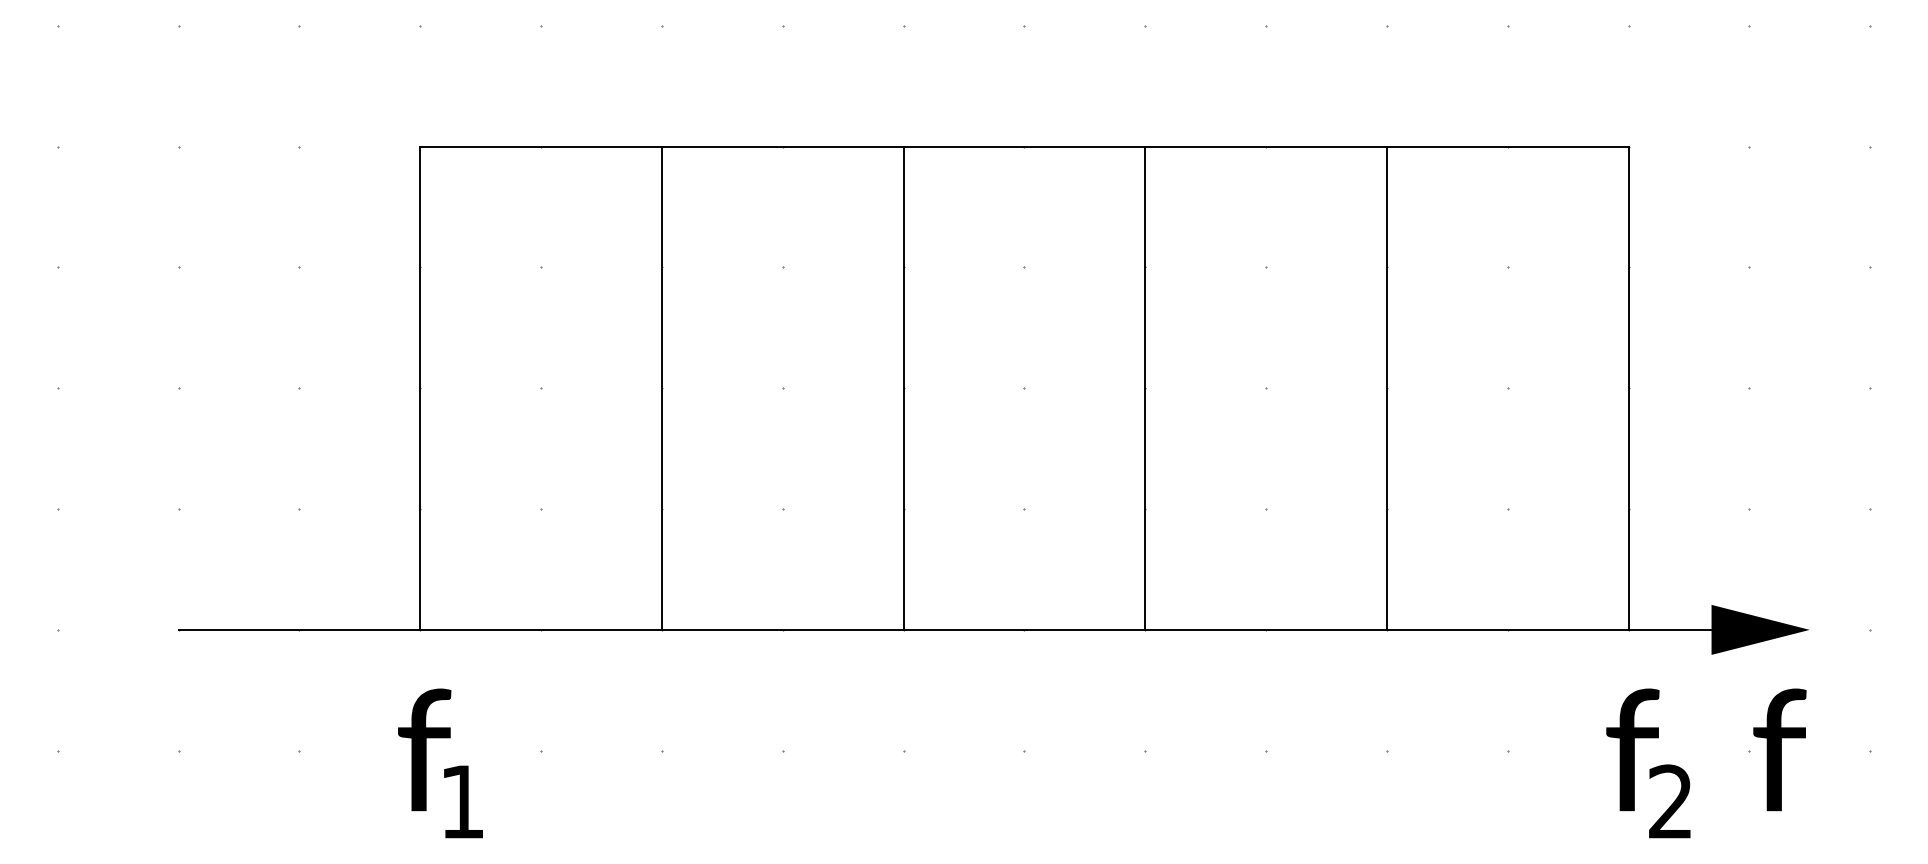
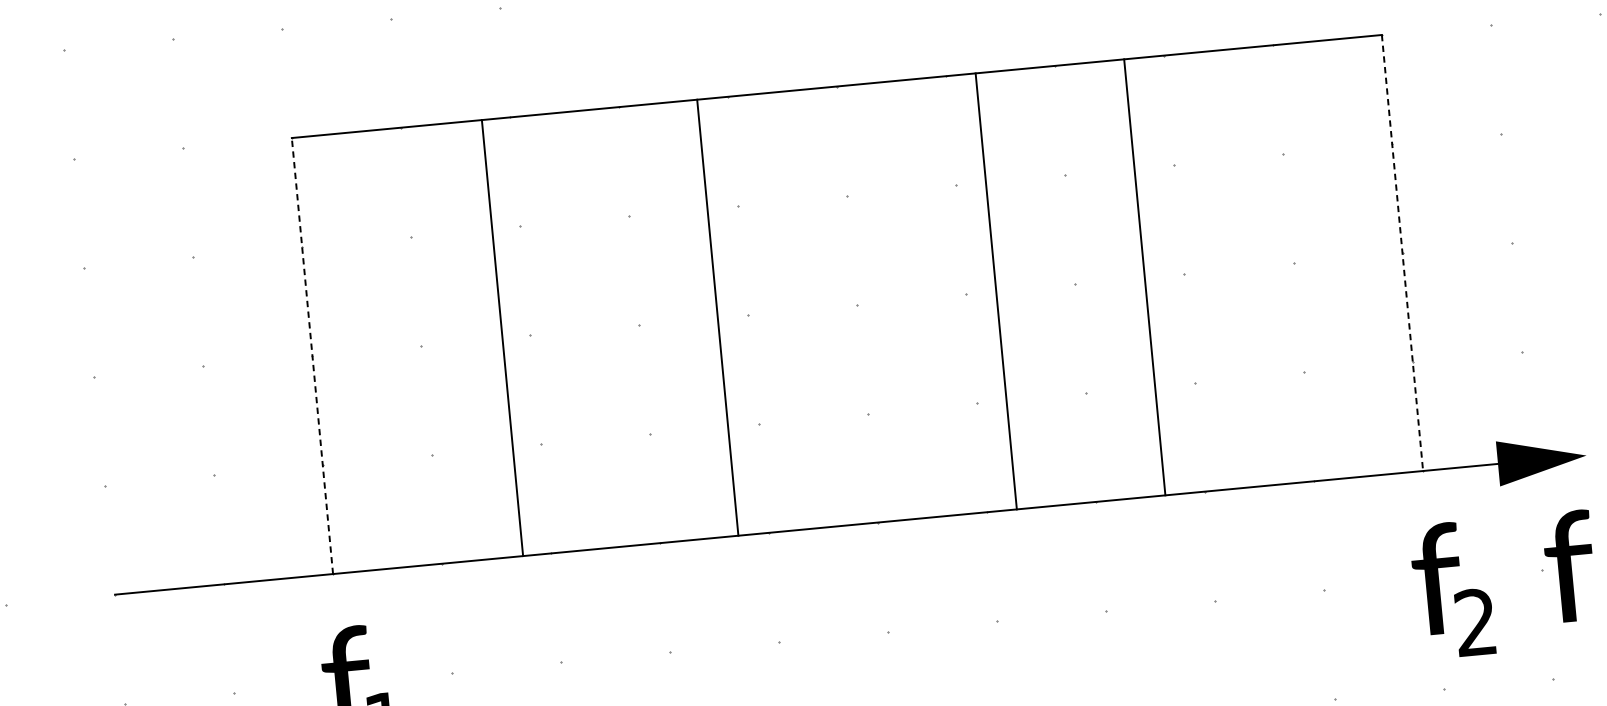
line: (661, 387) -> (502, 337), moved
line: (903, 387) -> (717, 317), moved
line: (1145, 387) -> (996, 290), moved
line: (1386, 387) -> (1144, 276), moved
line: (420, 388) -> (312, 356), solid -> dashed
line: (1628, 388) -> (1402, 253), solid -> dashed

